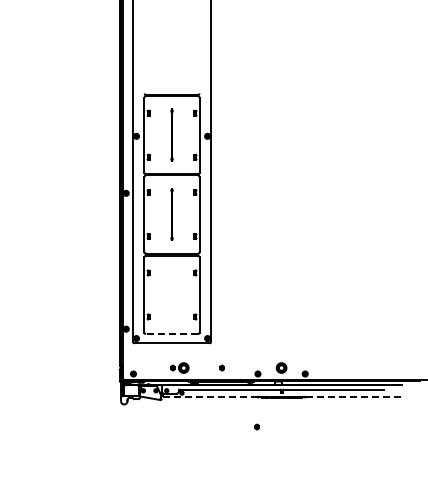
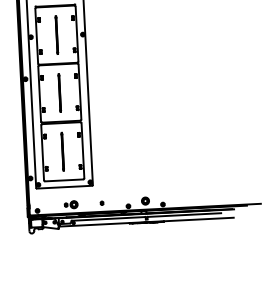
part: (171, 294) -> (62, 151), added
line: (172, 334) -> (64, 180), dashed -> solid
line: (281, 396) -> (146, 221), dashed -> solid
part: (256, 426) -> (129, 244), removed

